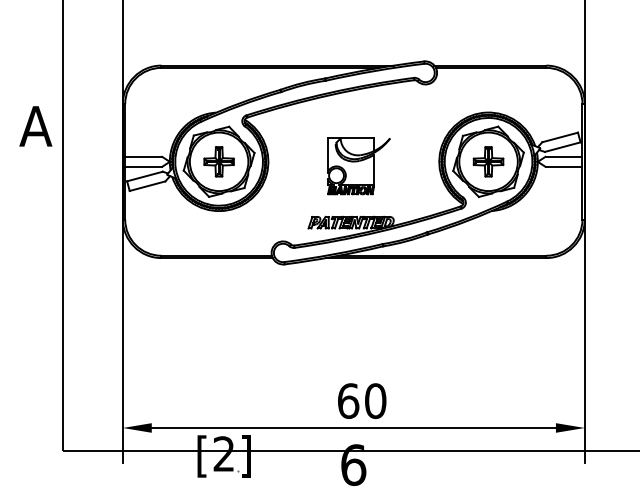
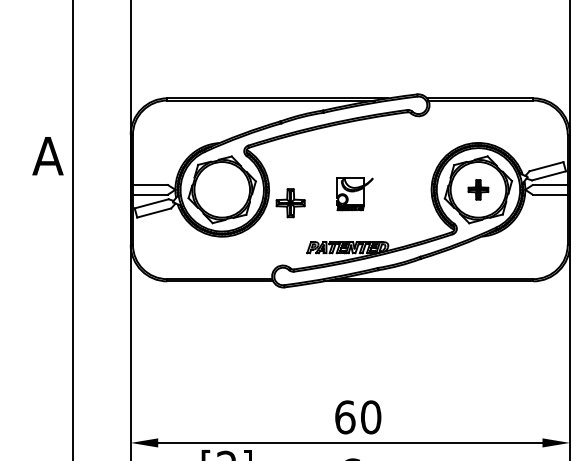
part: (218, 161) -> (290, 202), moved
part: (488, 161) -> (478, 189), size x0.7
part: (358, 166) -> (354, 194), size x0.6

